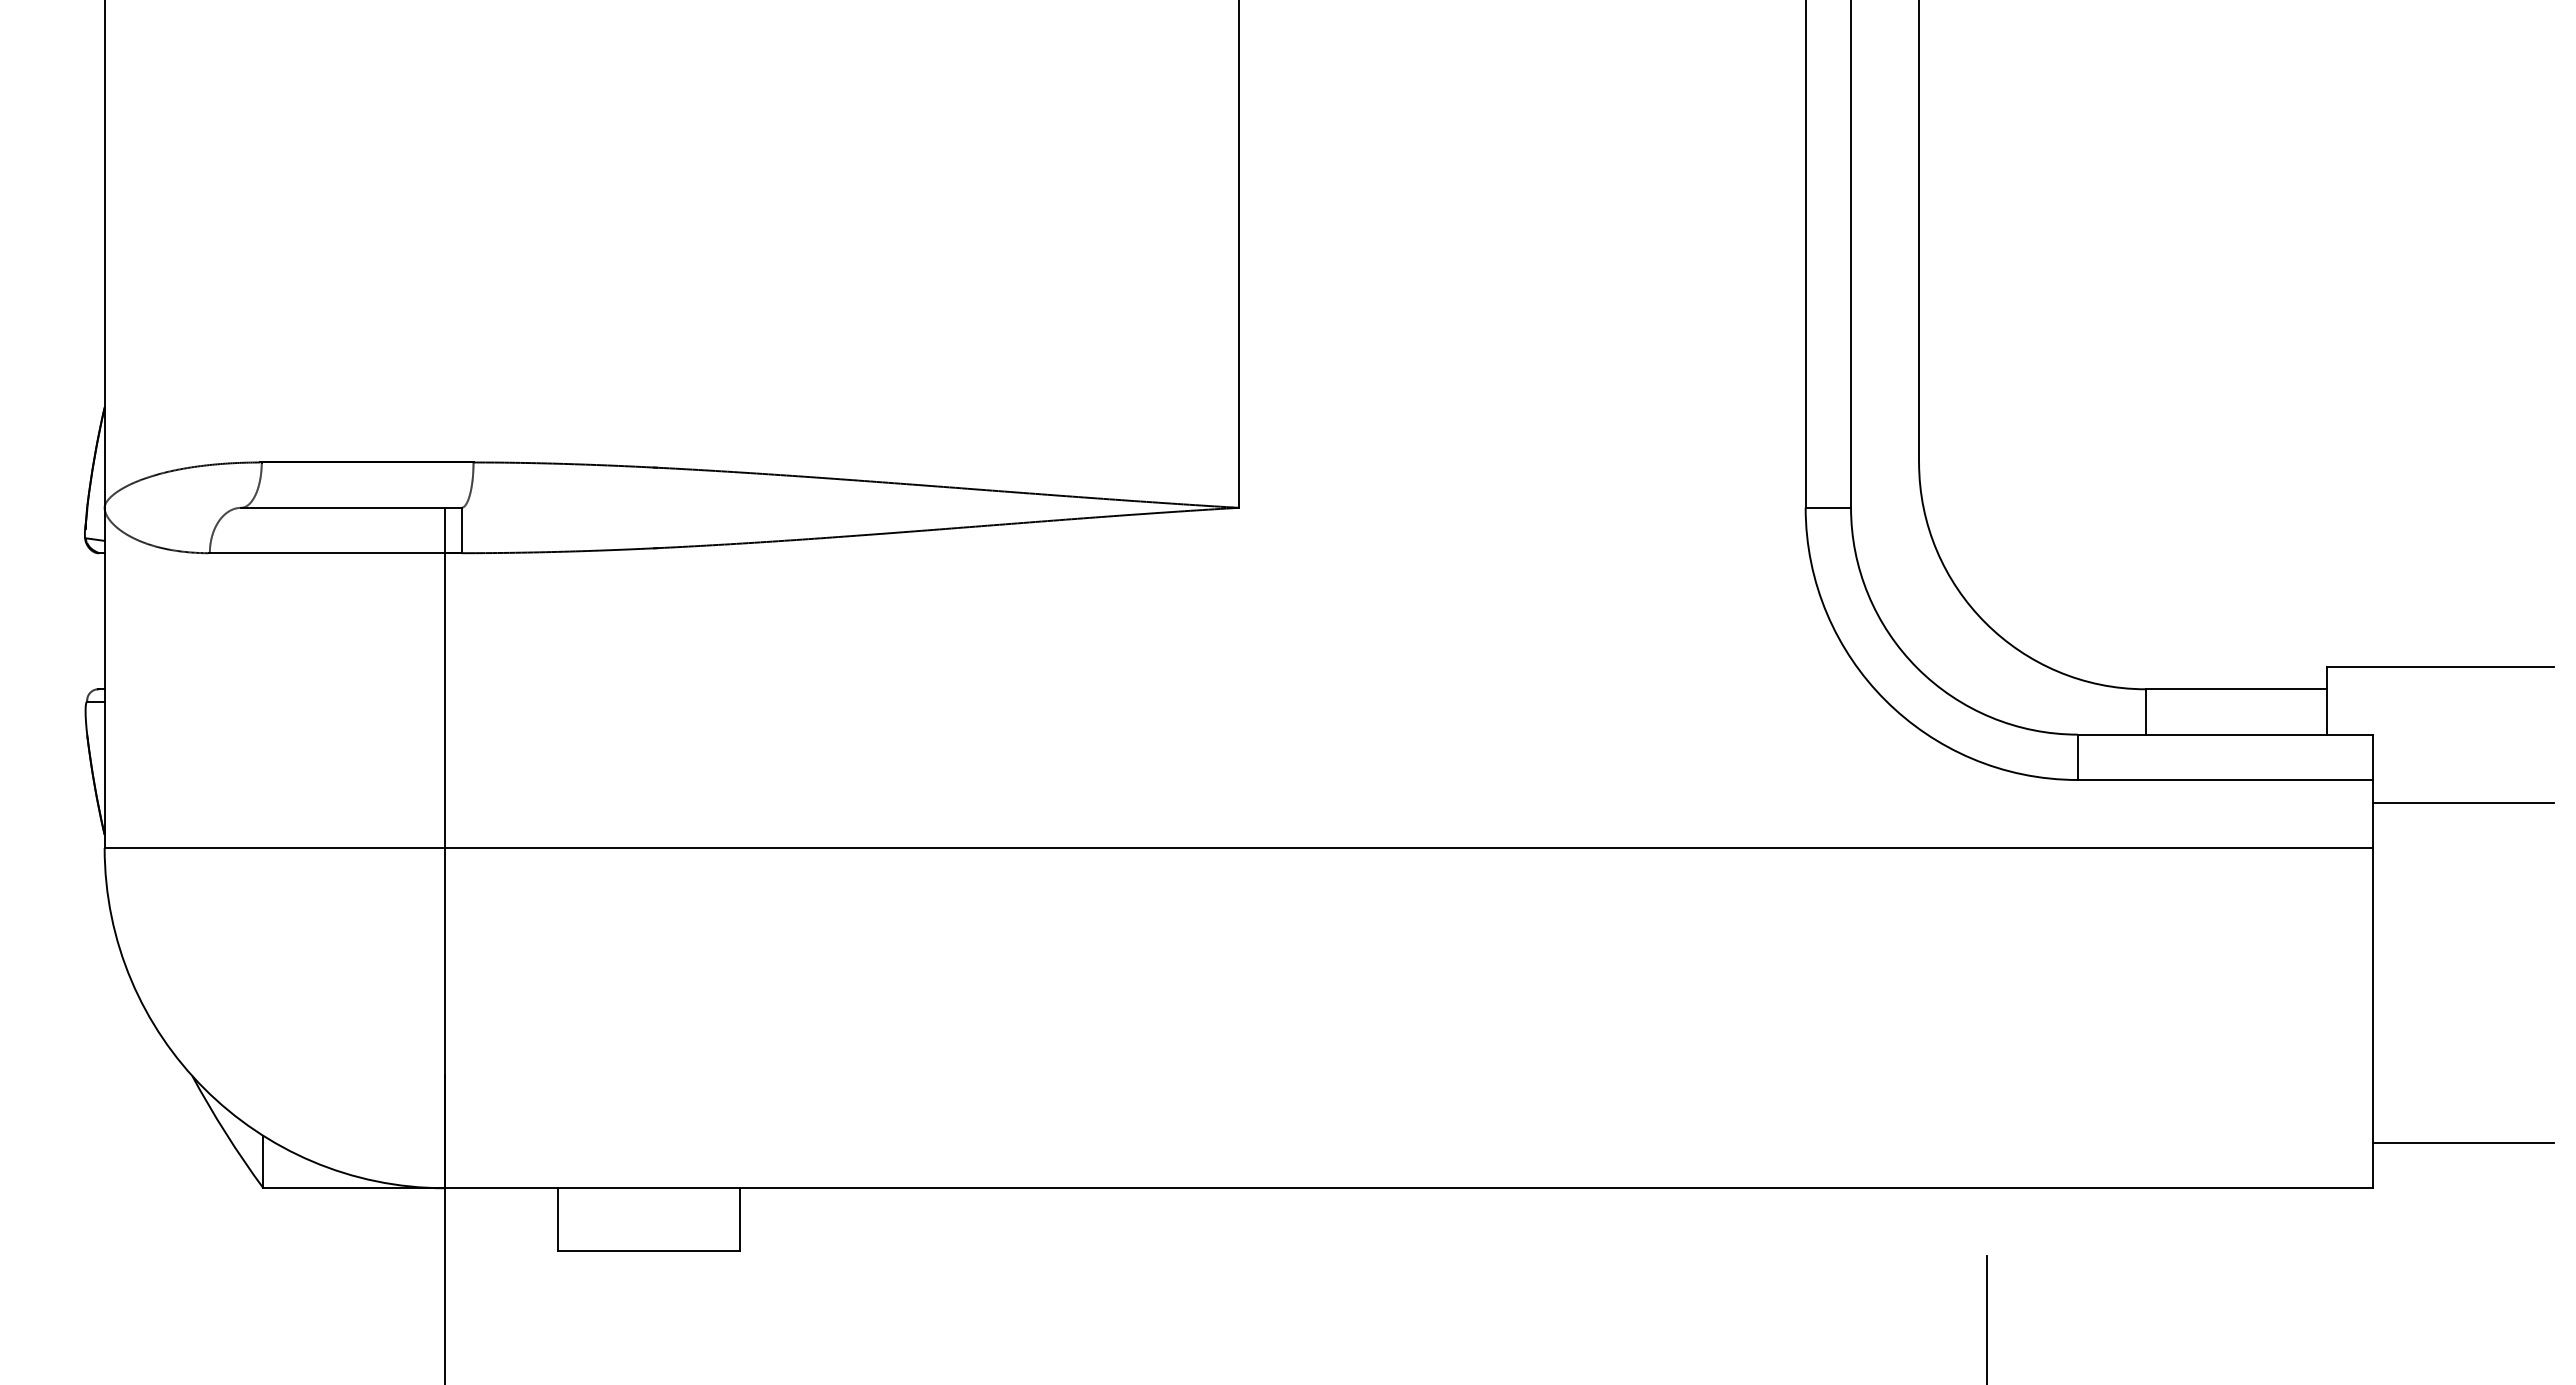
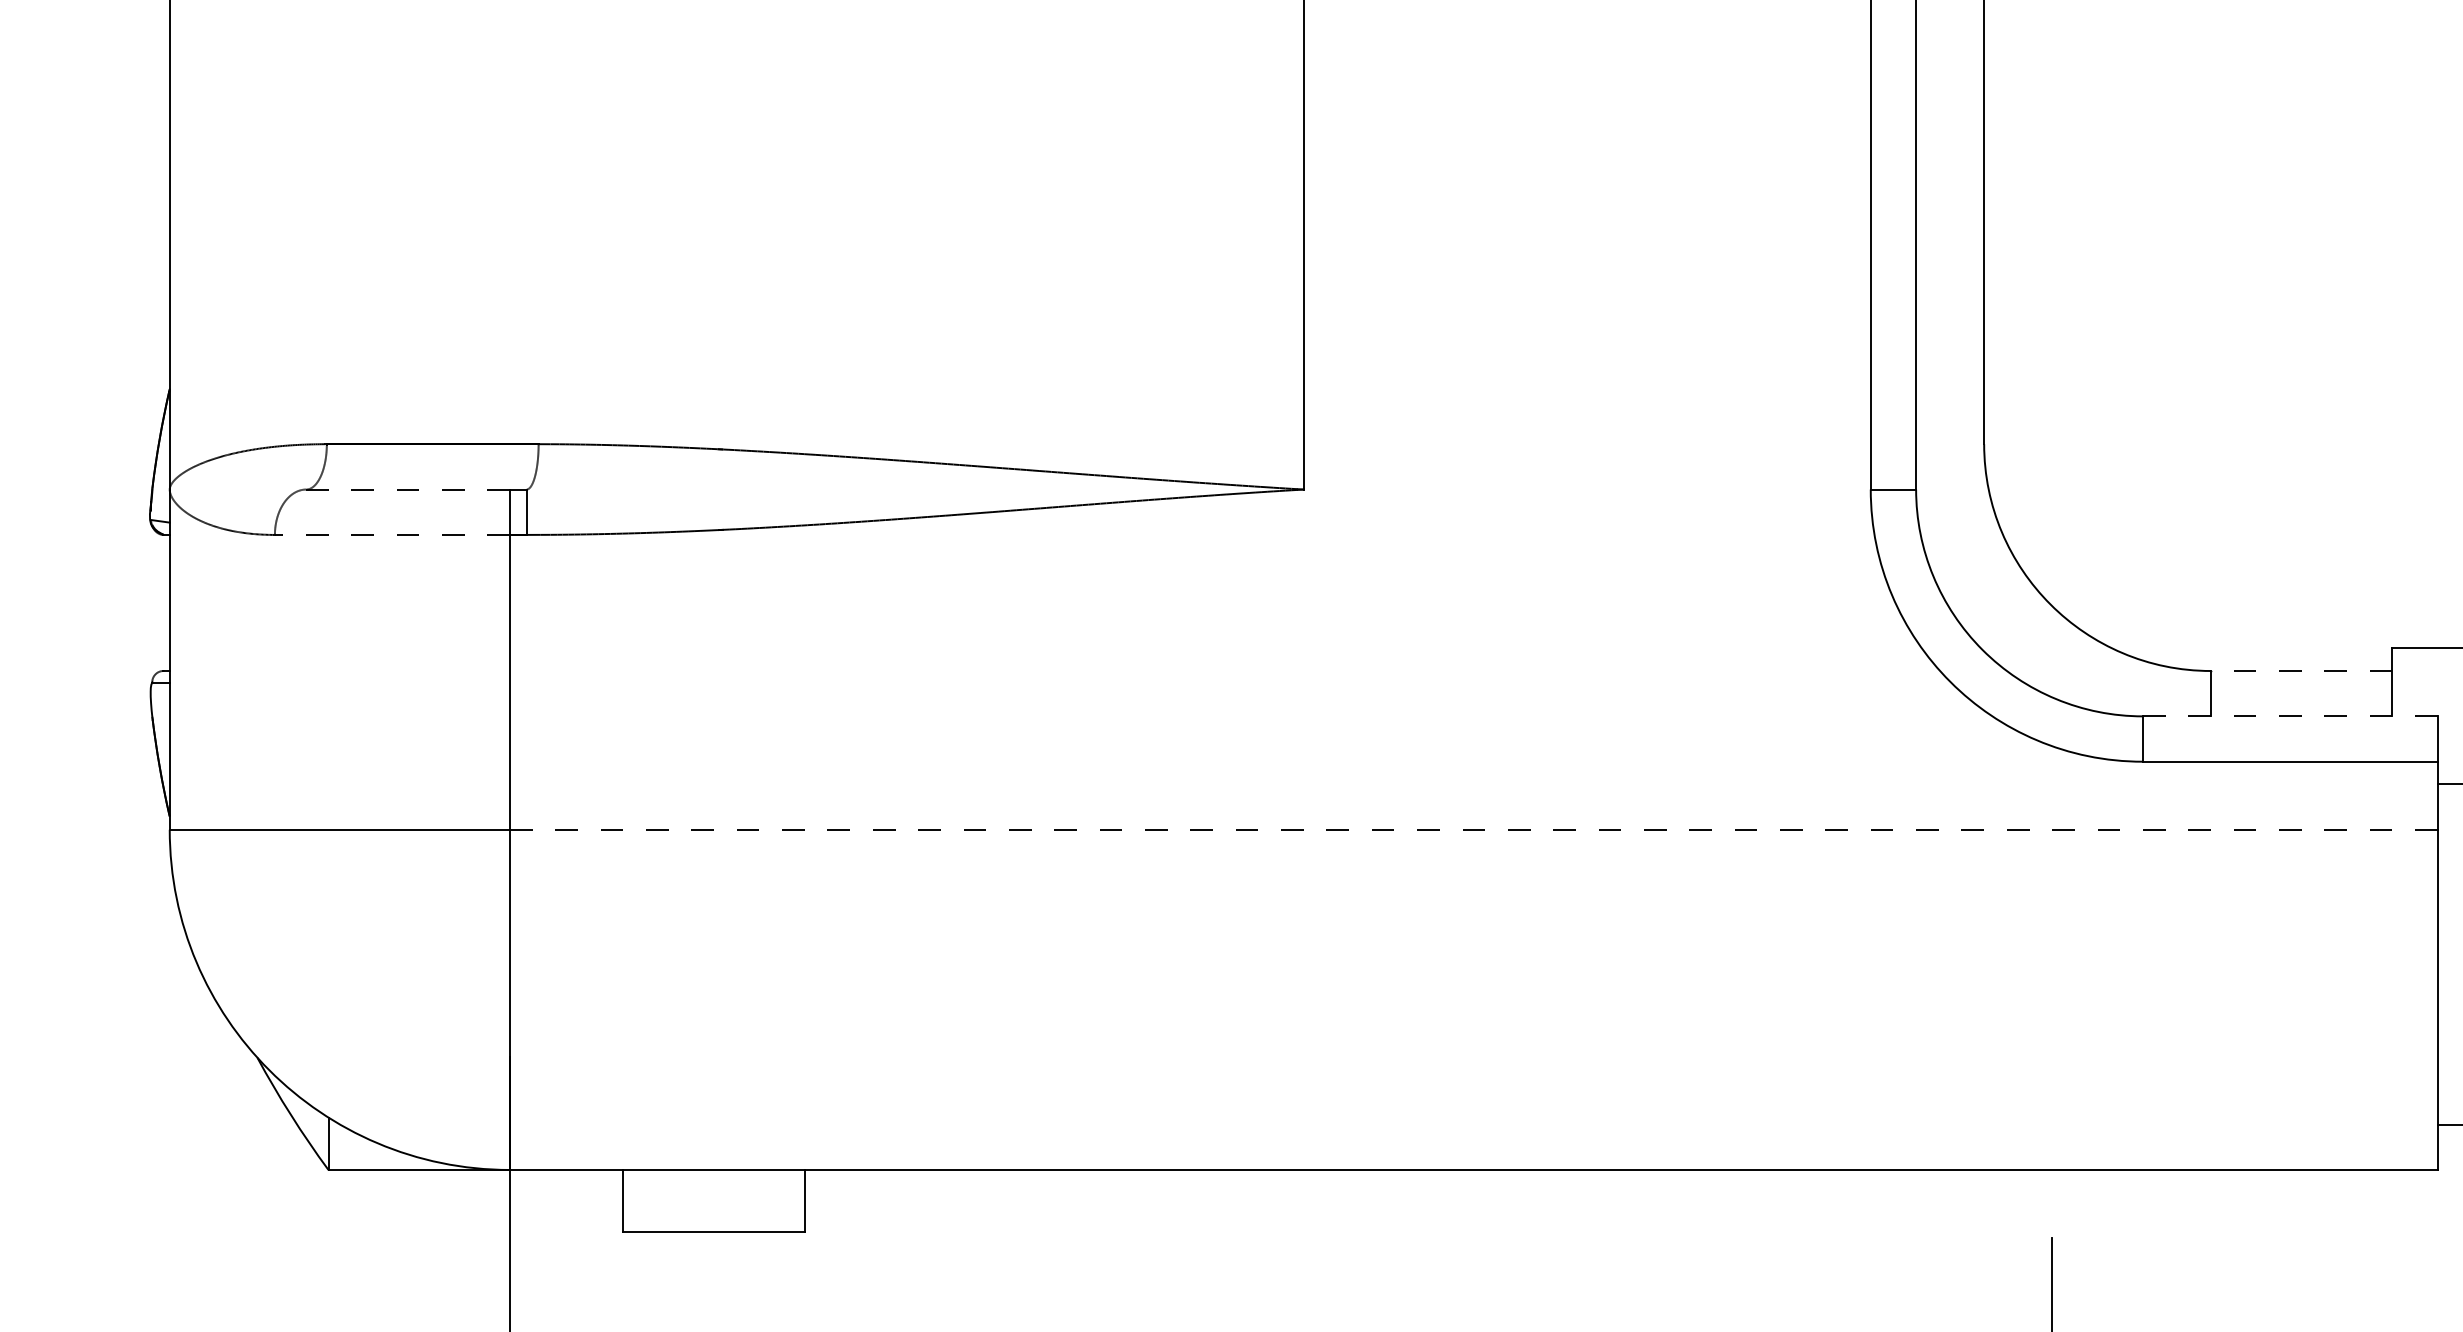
line: (343, 507) -> (408, 489), solid -> dashed
line: (327, 553) -> (392, 535), solid -> dashed
line: (2236, 689) -> (2301, 671), solid -> dashed
line: (2224, 734) -> (2289, 716), solid -> dashed
line: (1408, 848) -> (1473, 830), solid -> dashed

